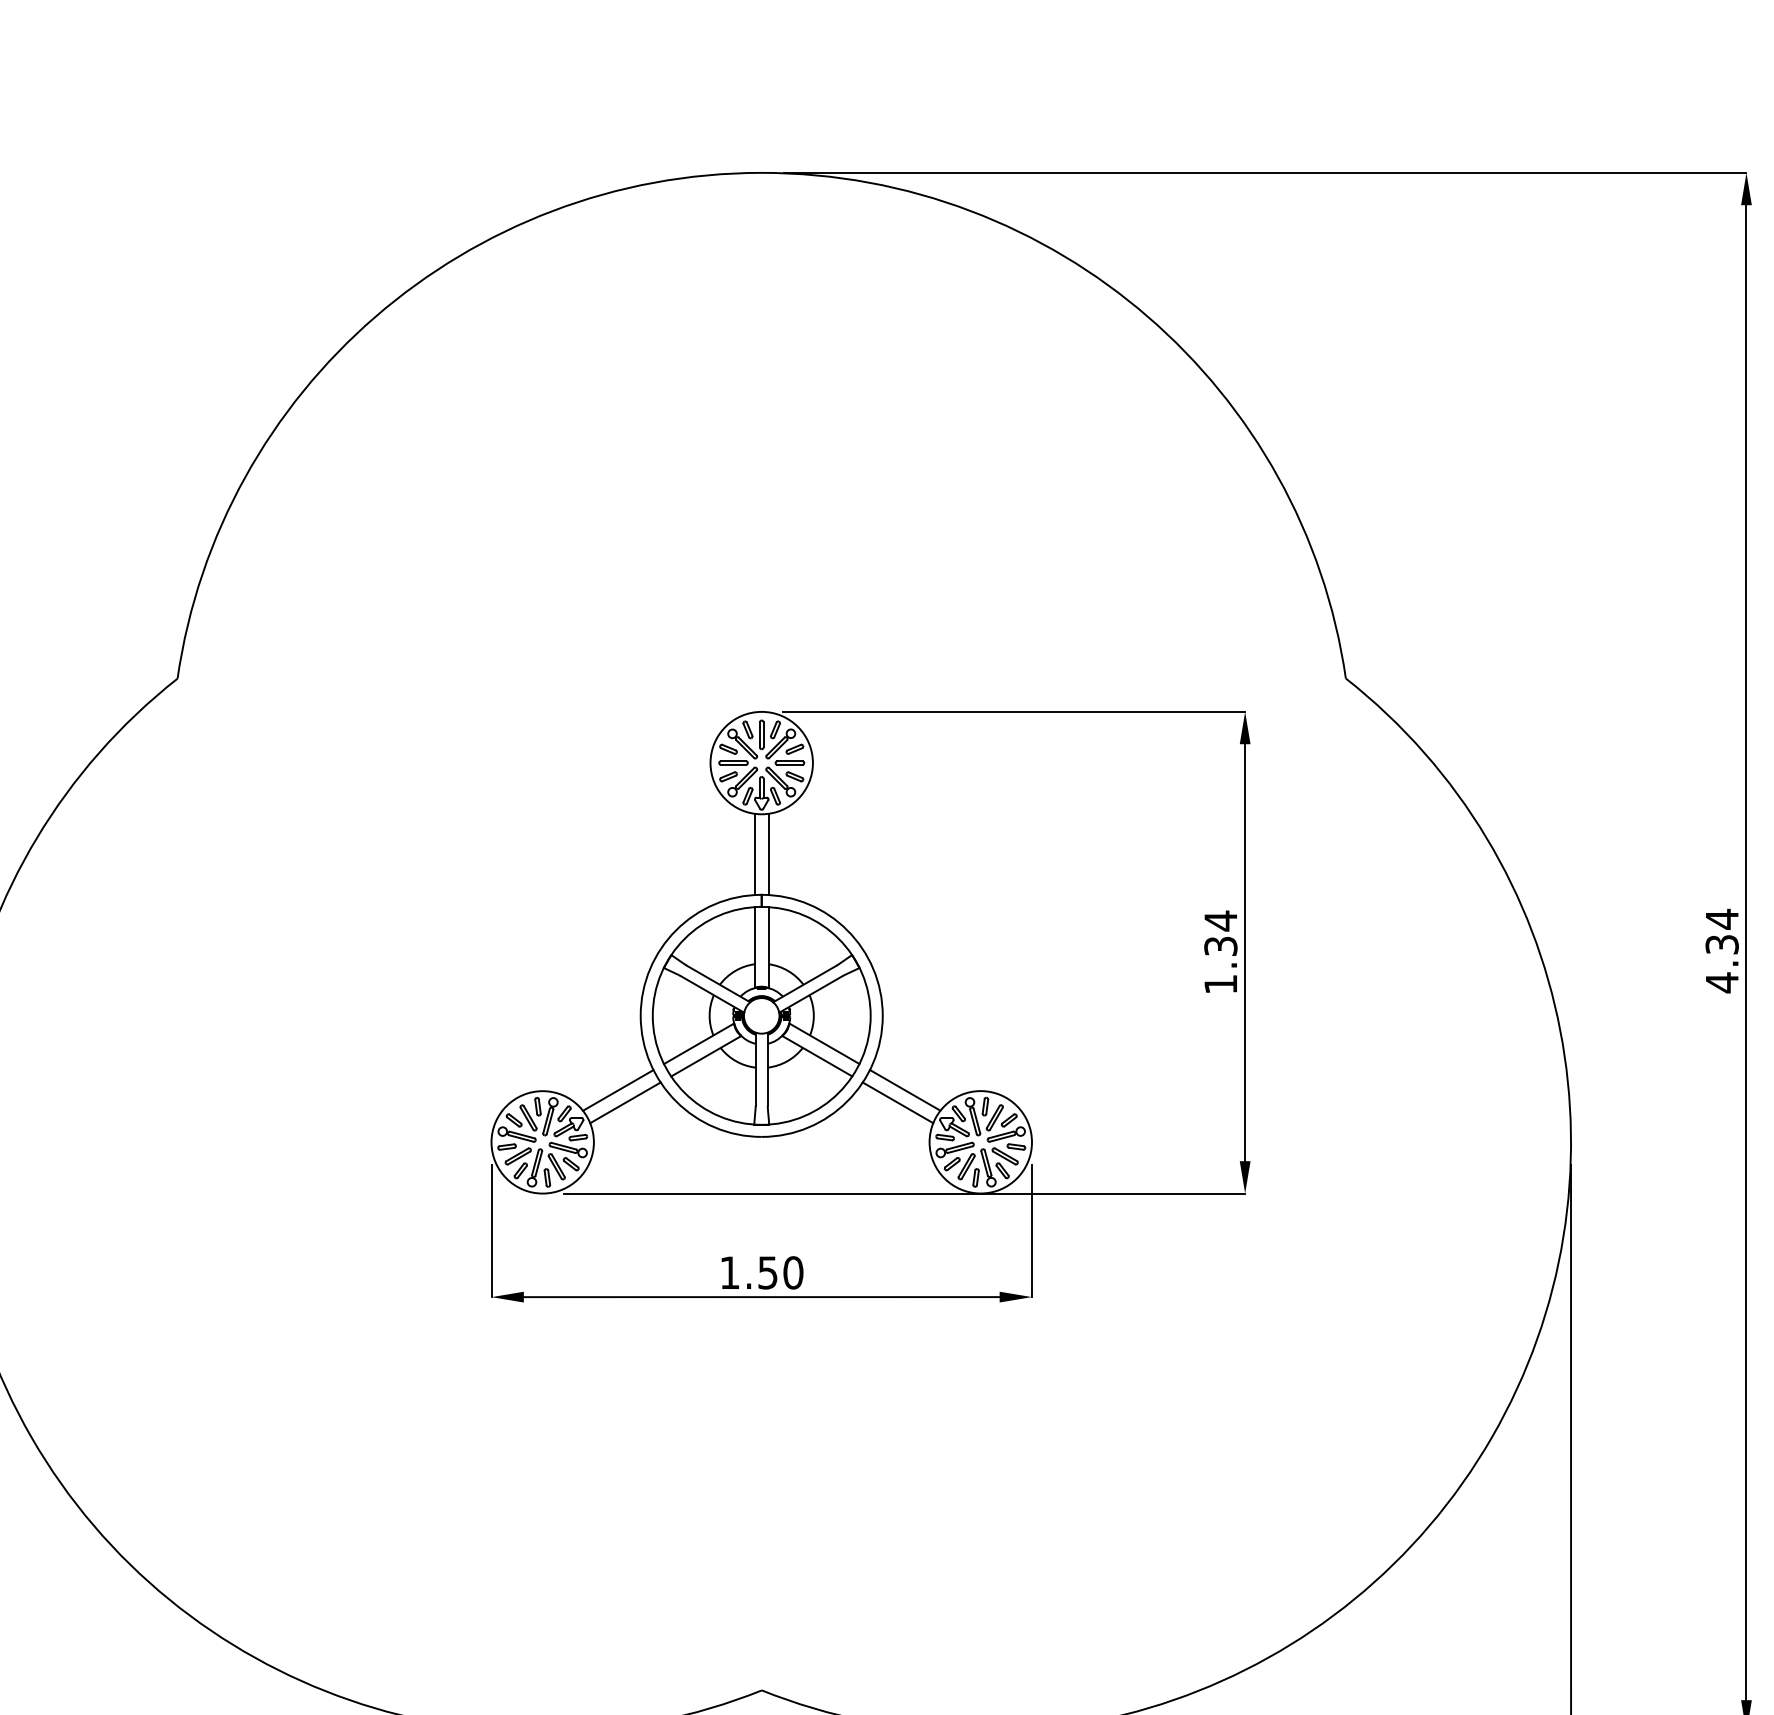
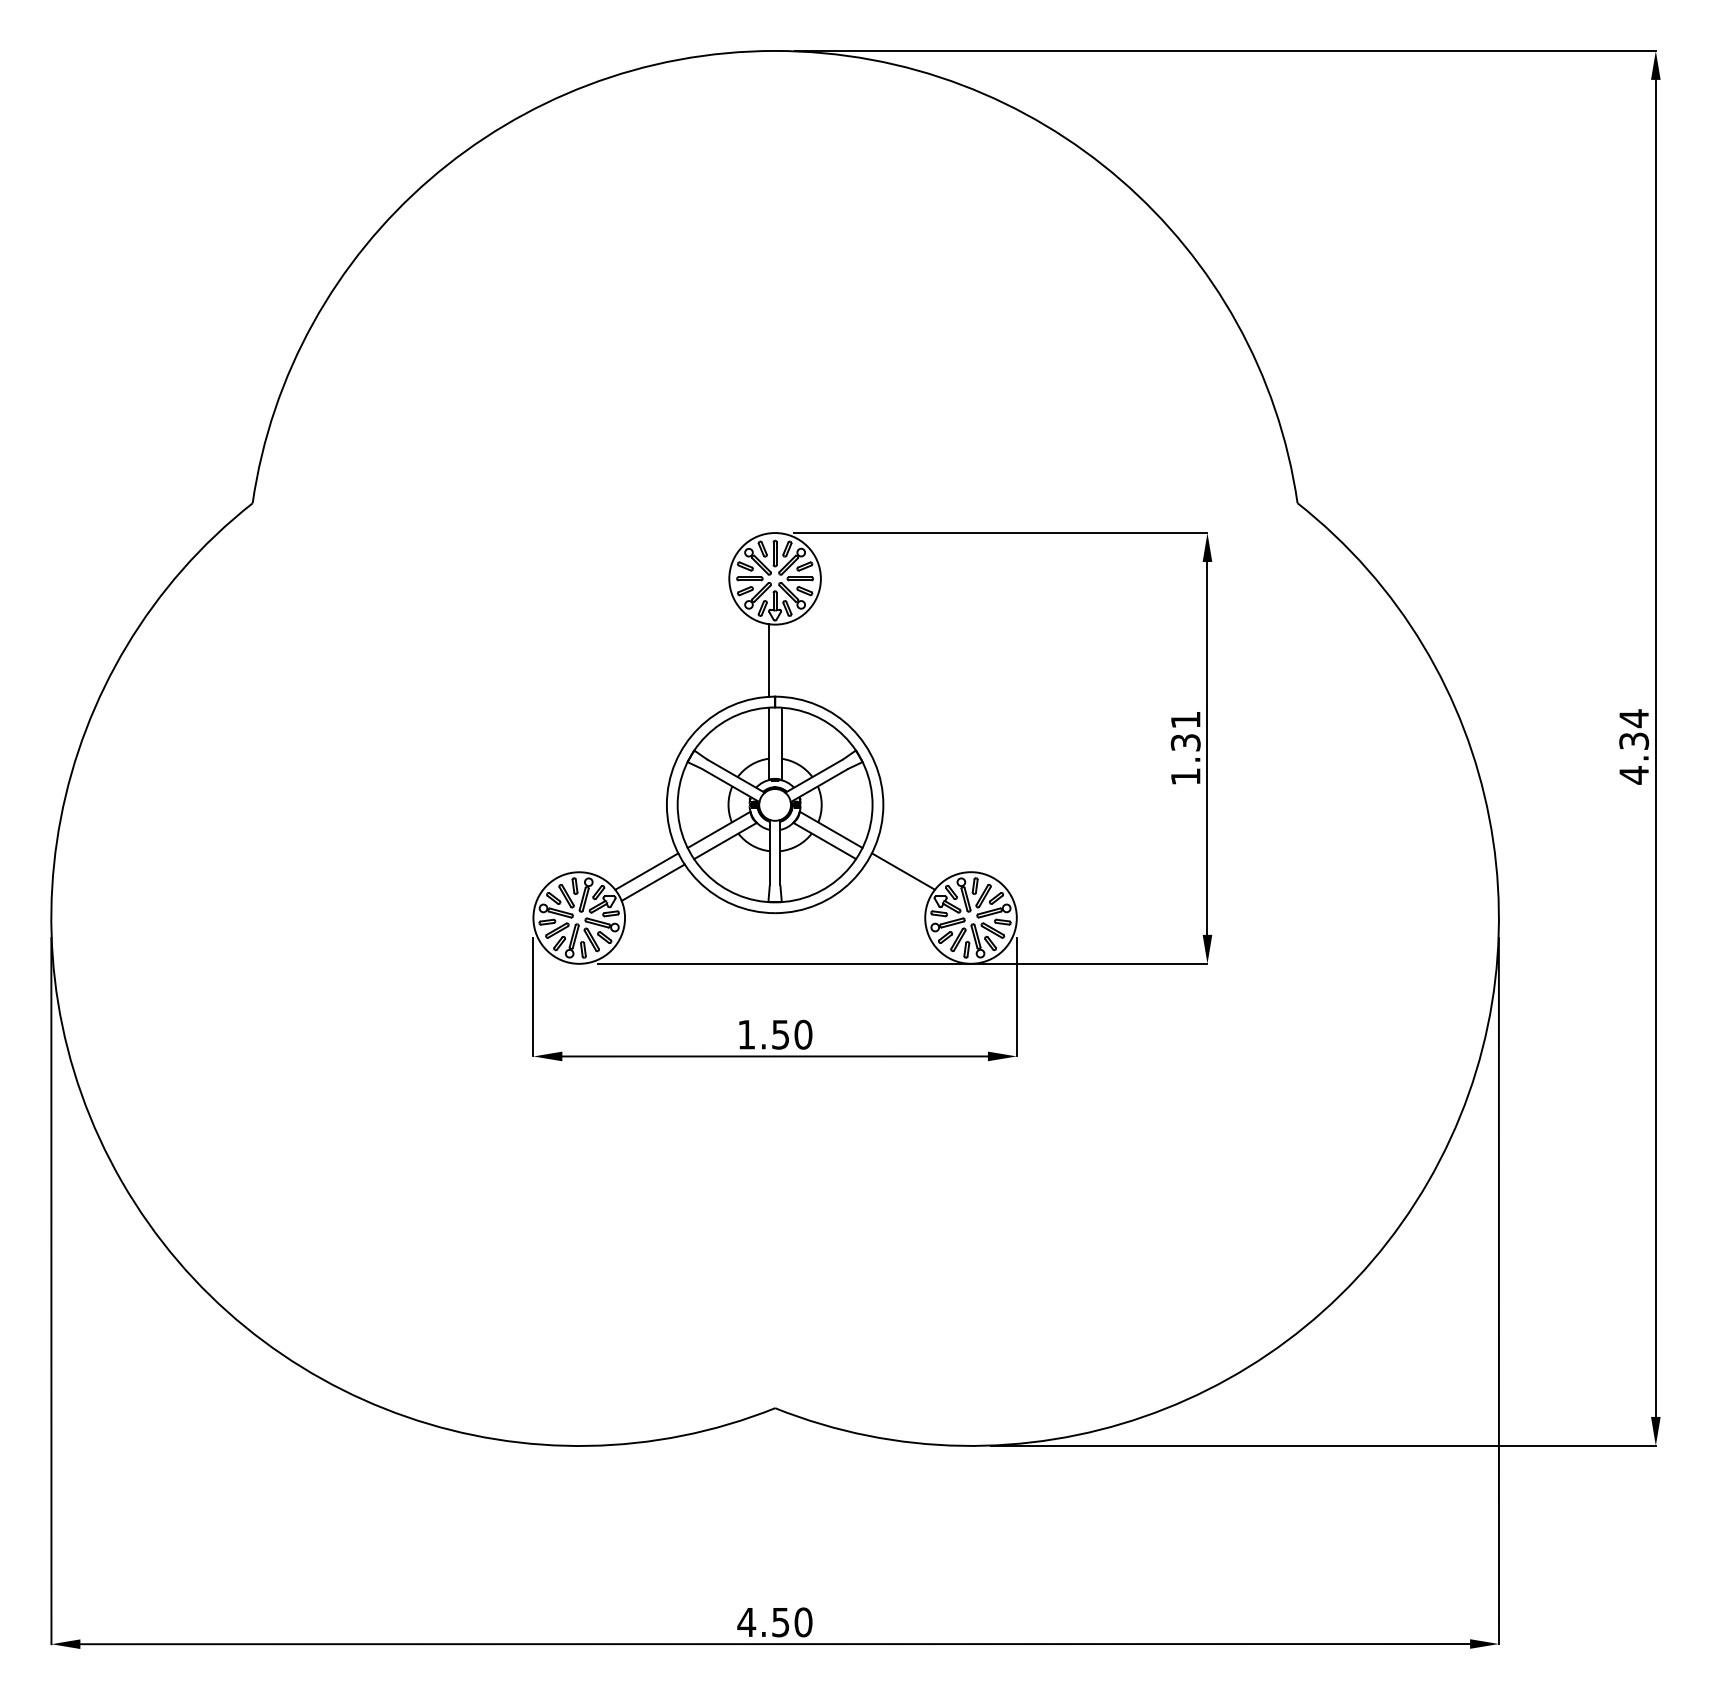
line: (768, 854) -> (781, 660), removed
text: (1220, 920) -> (1185, 719), 1.34 -> 1.31
line: (897, 1102) -> (896, 882), removed

